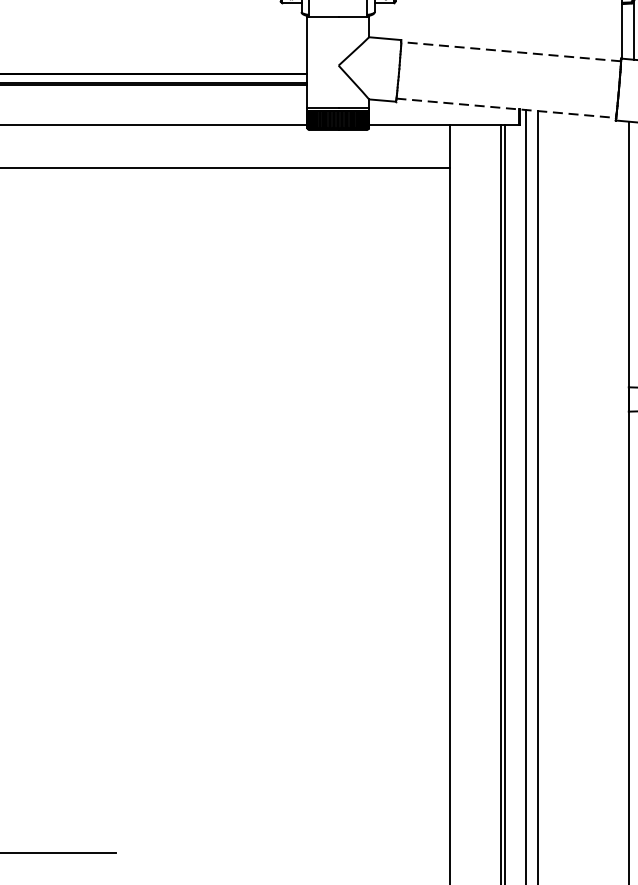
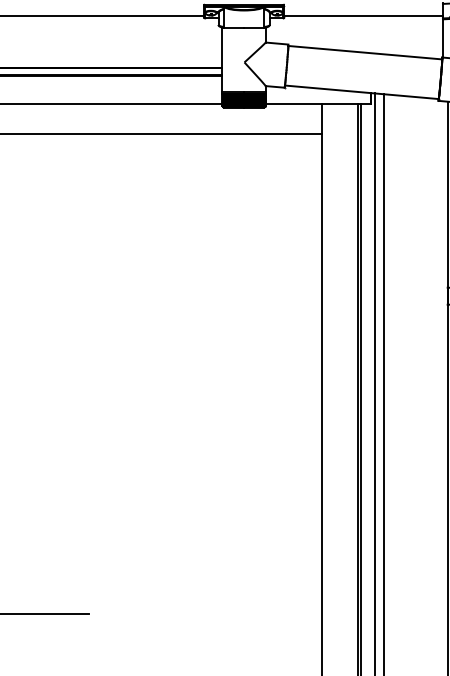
line: (510, 51) -> (364, 52), dashed -> solid
line: (507, 108) -> (362, 92), dashed -> solid

